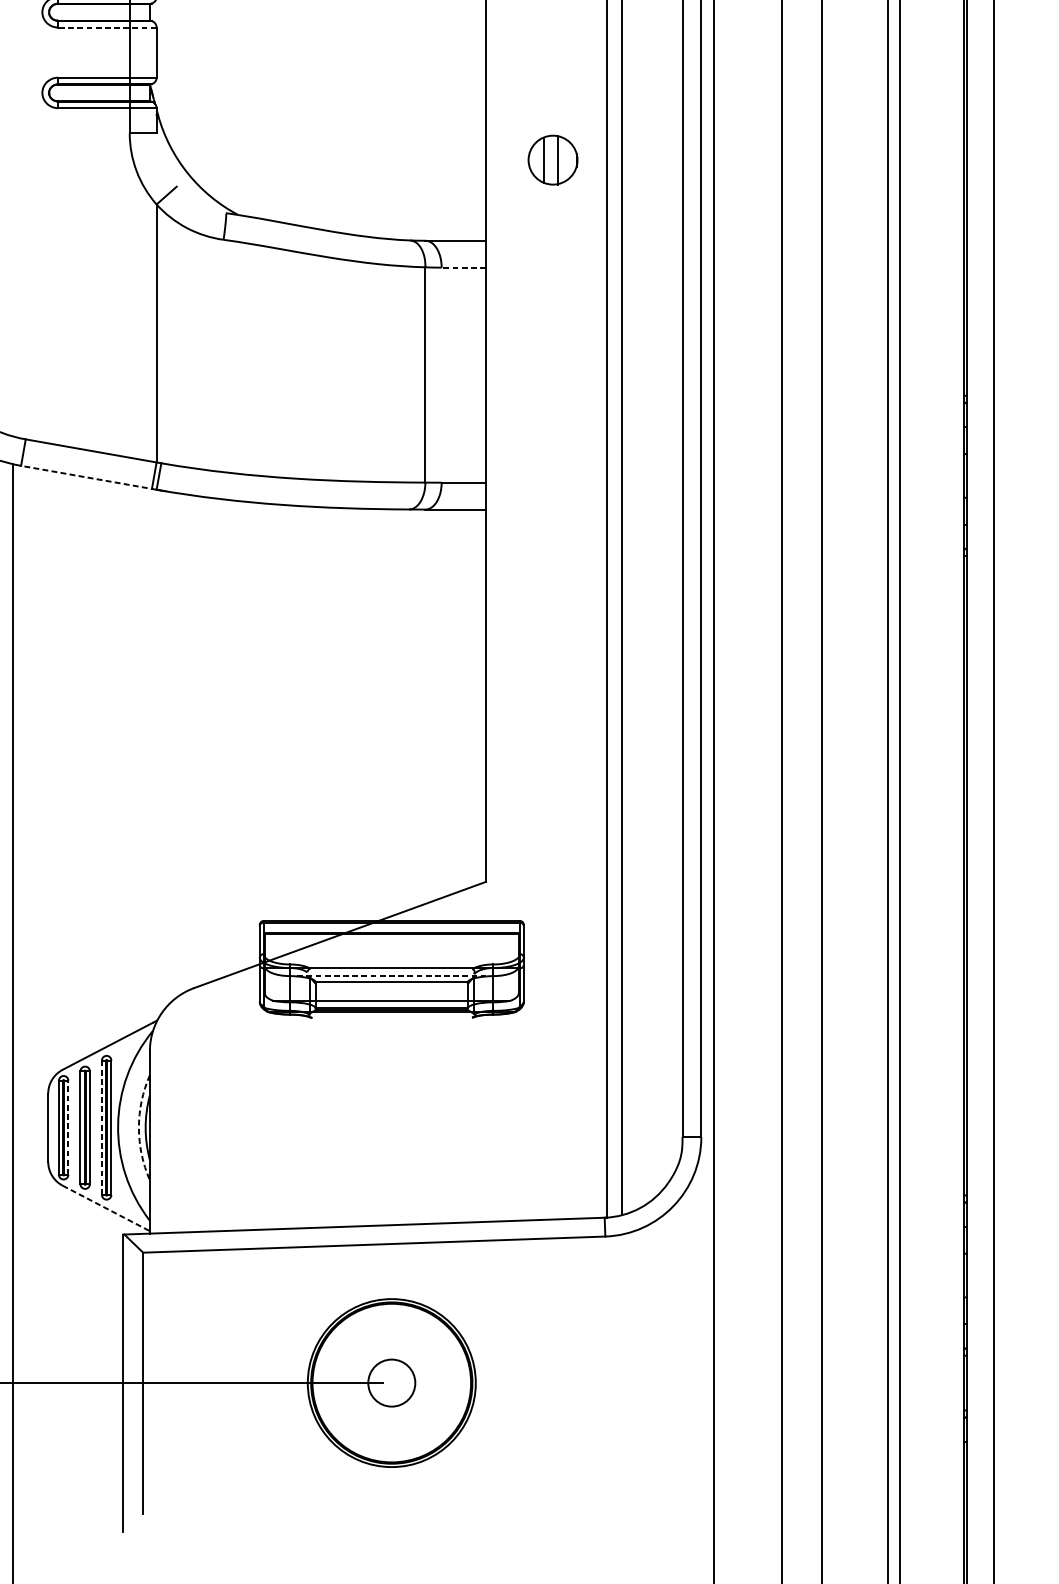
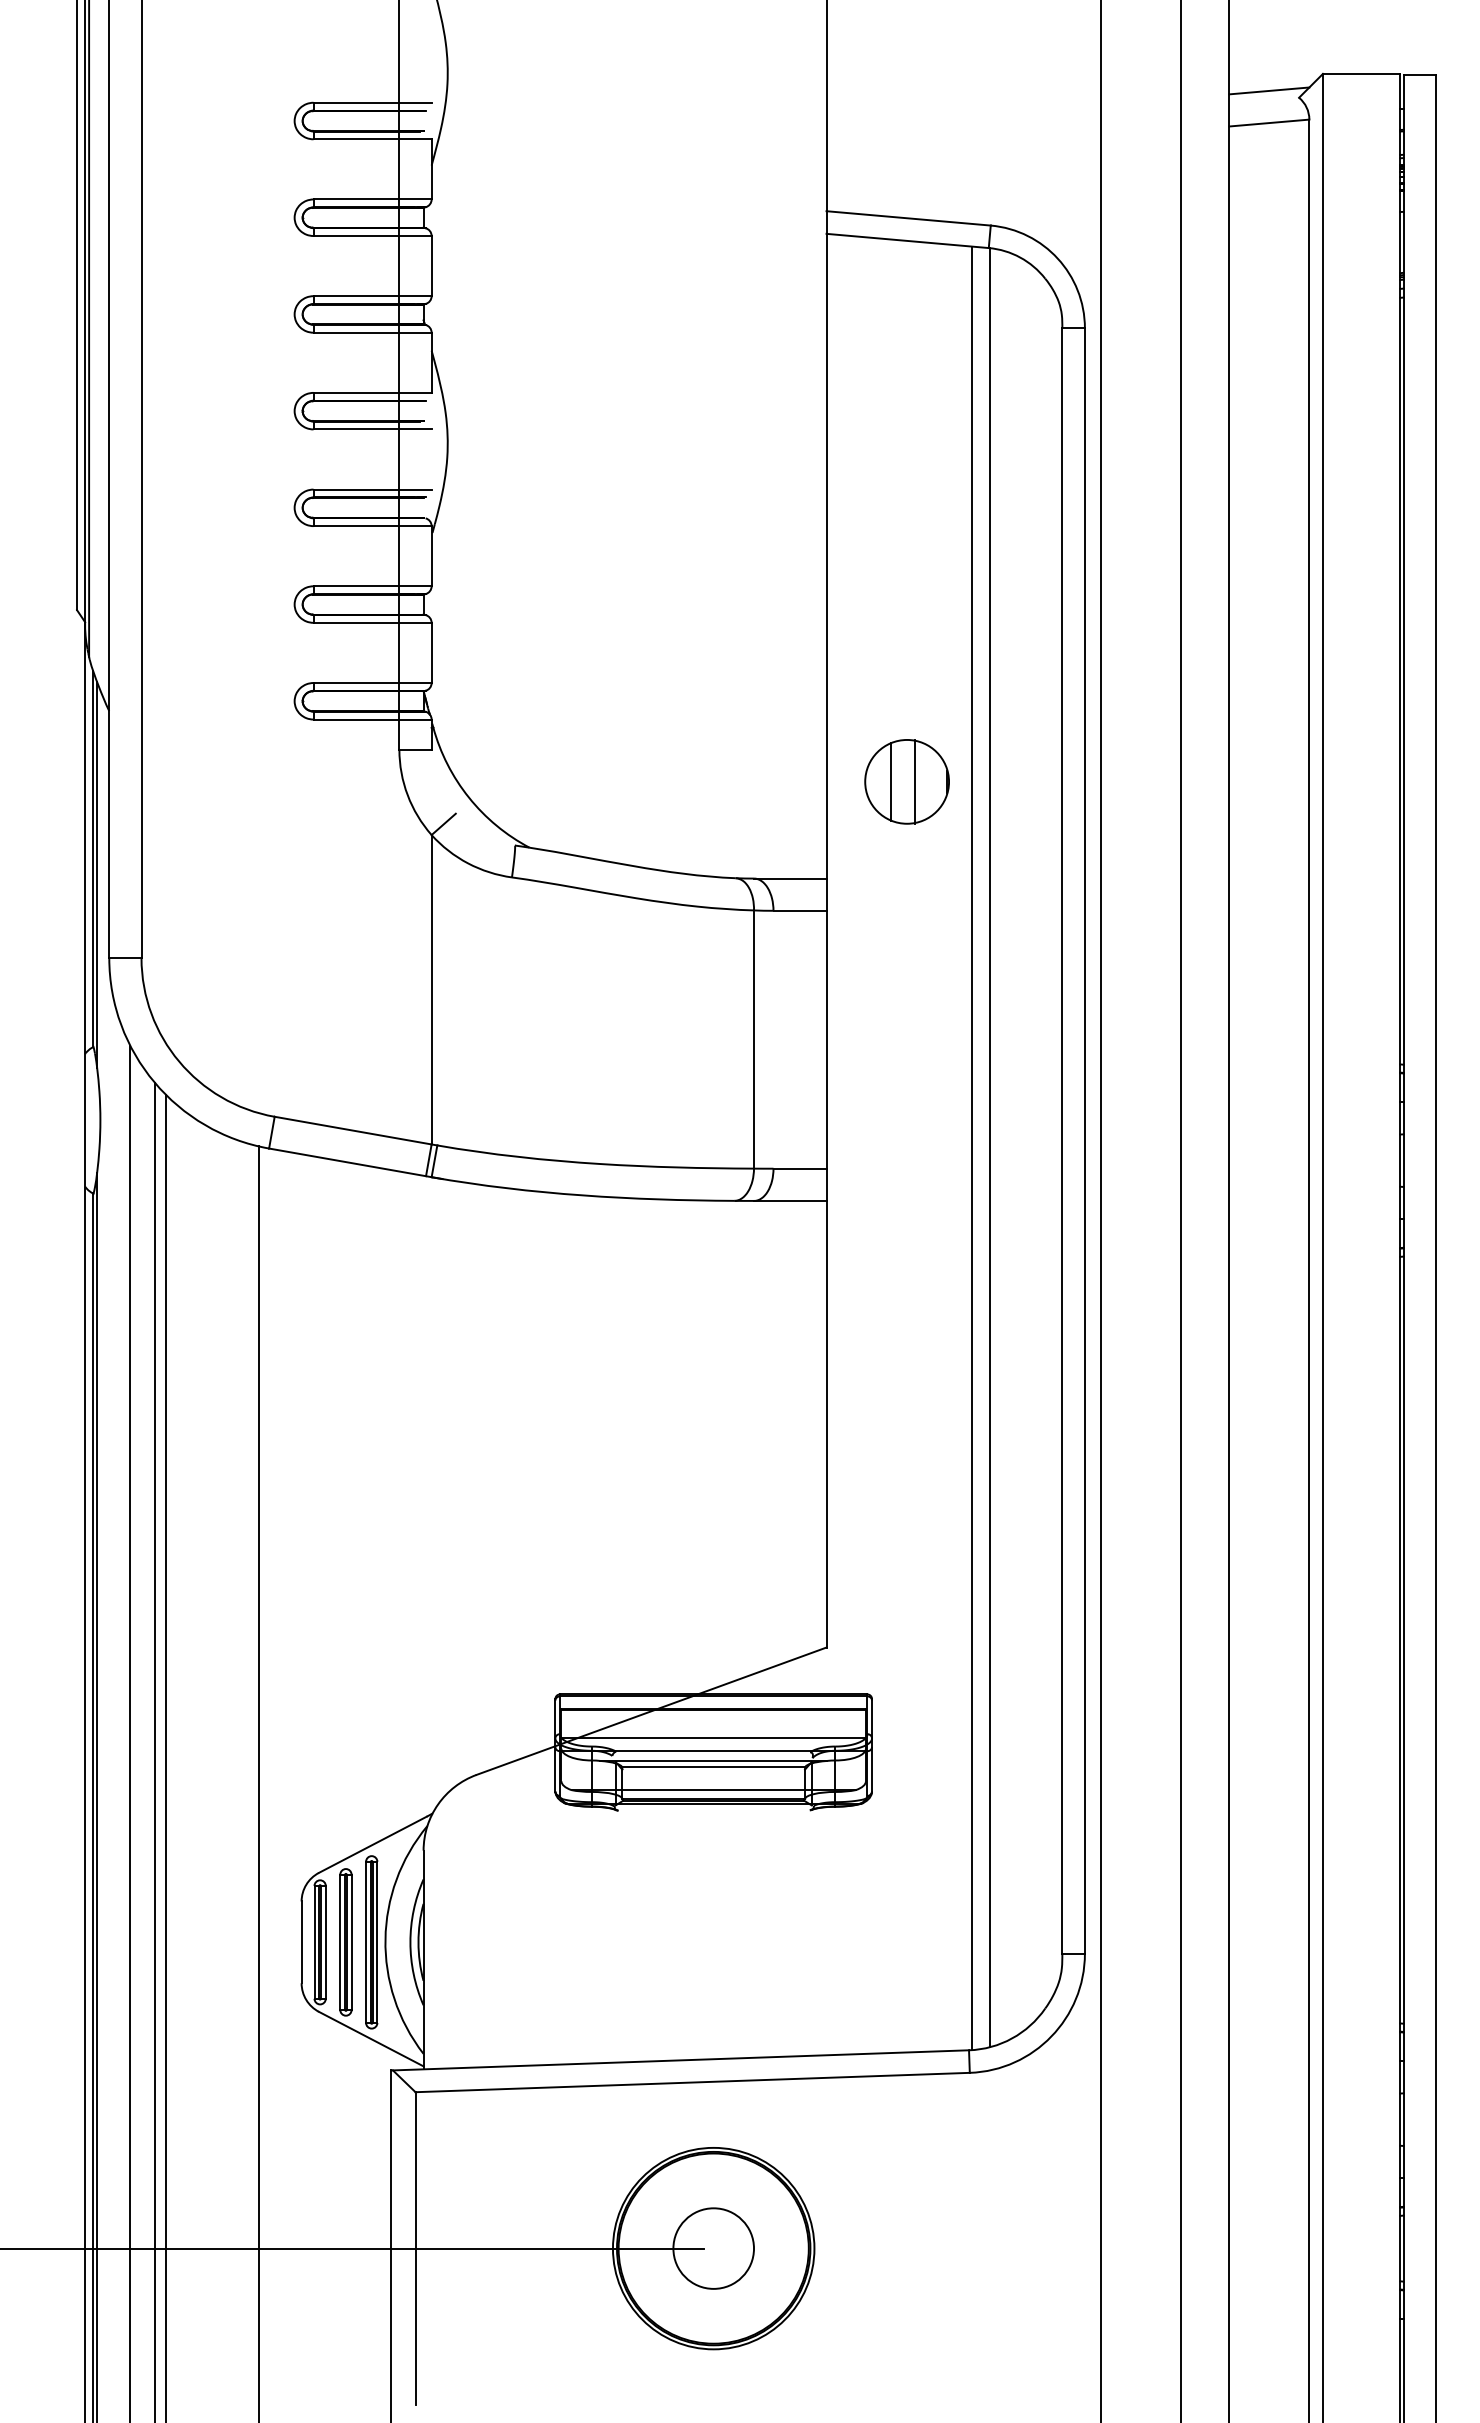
line: (107, 27) -> (372, 622), dashed -> solid
part: (552, 159) -> (906, 781), size x1.43
line: (464, 267) -> (800, 910), dashed -> solid
line: (88, 477) -> (350, 1162), dashed -> solid
line: (391, 957) -> (713, 1738), added
line: (392, 976) -> (714, 1760), dashed -> solid
line: (68, 1127) -> (325, 1941), dashed -> solid
line: (102, 1127) -> (366, 1942), dashed -> solid
arc: (138, 1127) -> (410, 1942), dashed -> solid
line: (106, 1208) -> (371, 2039), dashed -> solid
circle: (391, 1383) -> (713, 2248), size x1.43

